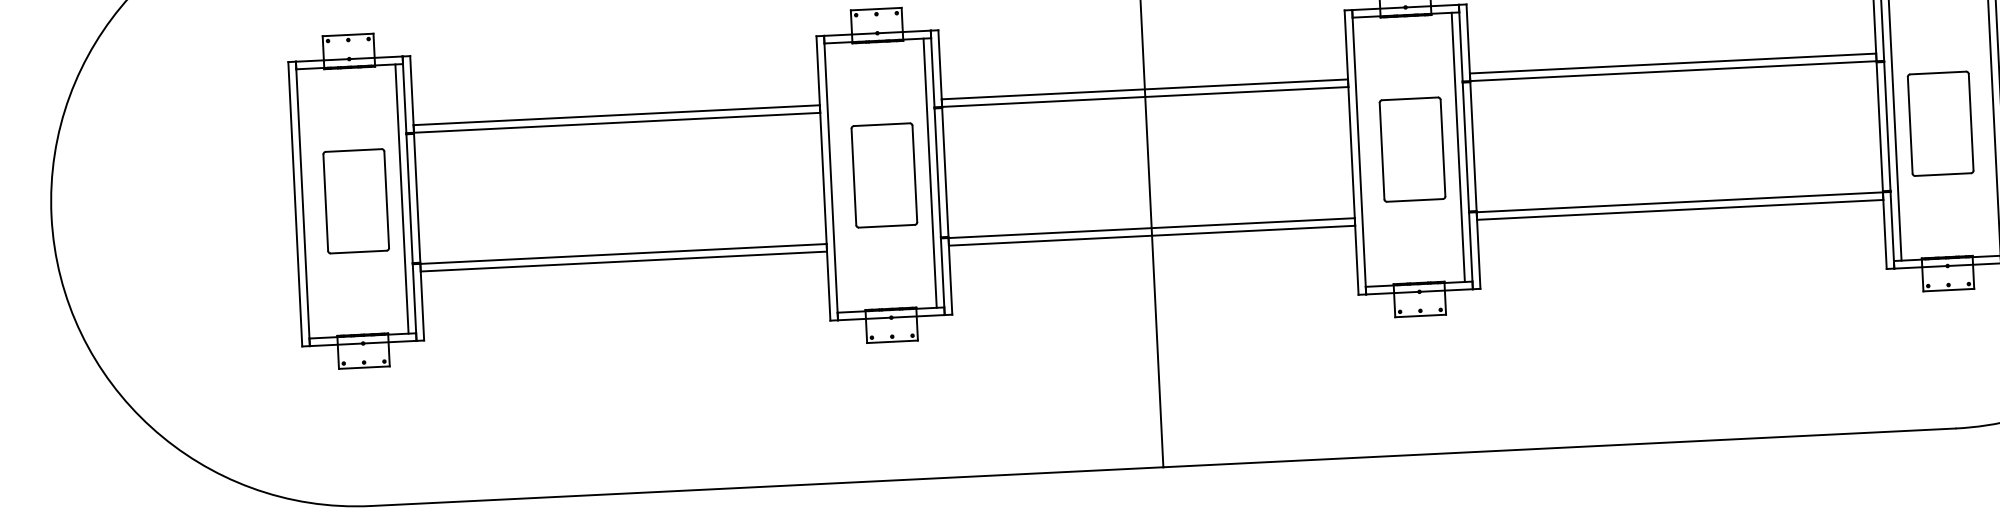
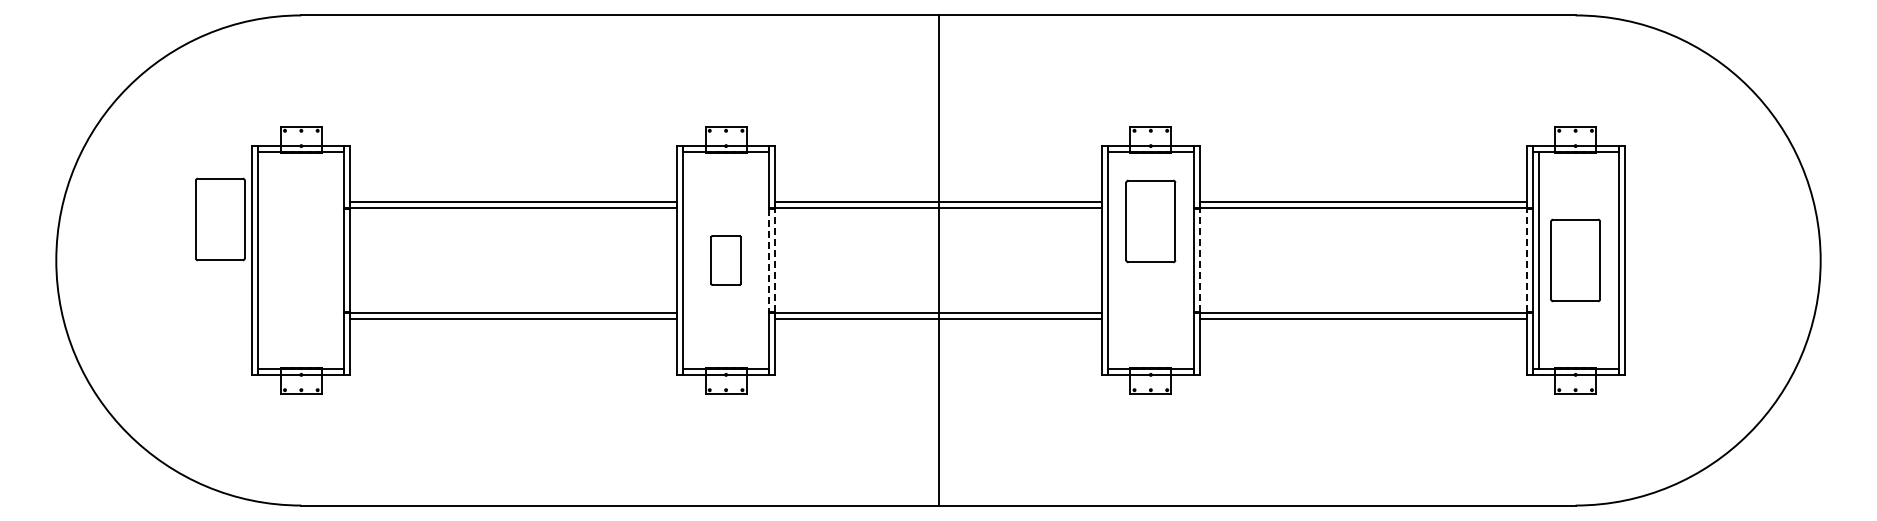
line: (1879, 126) -> (1526, 260), solid -> dashed
line: (1473, 146) -> (1199, 260), solid -> dashed
line: (1458, 147) -> (1187, 260), removed
part: (1412, 149) -> (1150, 221), moved
line: (938, 172) -> (769, 260), solid -> dashed
line: (945, 172) -> (775, 260), solid -> dashed
line: (929, 173) -> (762, 260), removed
part: (883, 175) -> (725, 260), size x0.6
line: (402, 199) -> (338, 260), removed
part: (356, 201) -> (220, 219), moved

